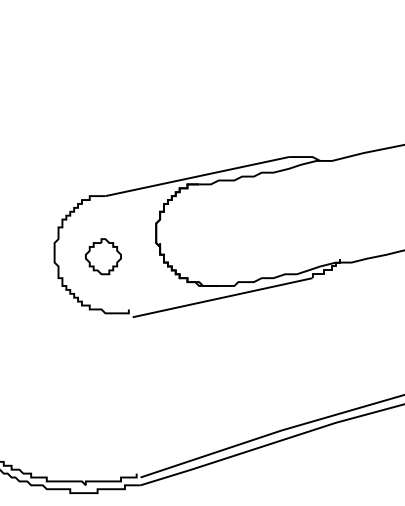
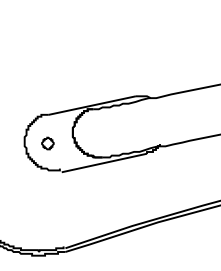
part: (102, 256) -> (47, 143), size x0.7

